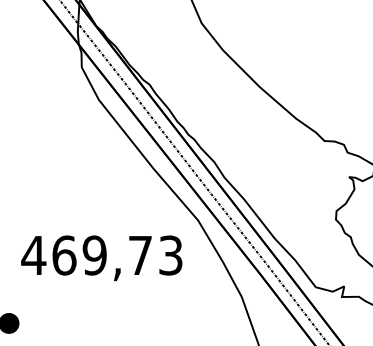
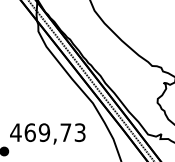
text: (101, 257) -> (47, 133), moved

